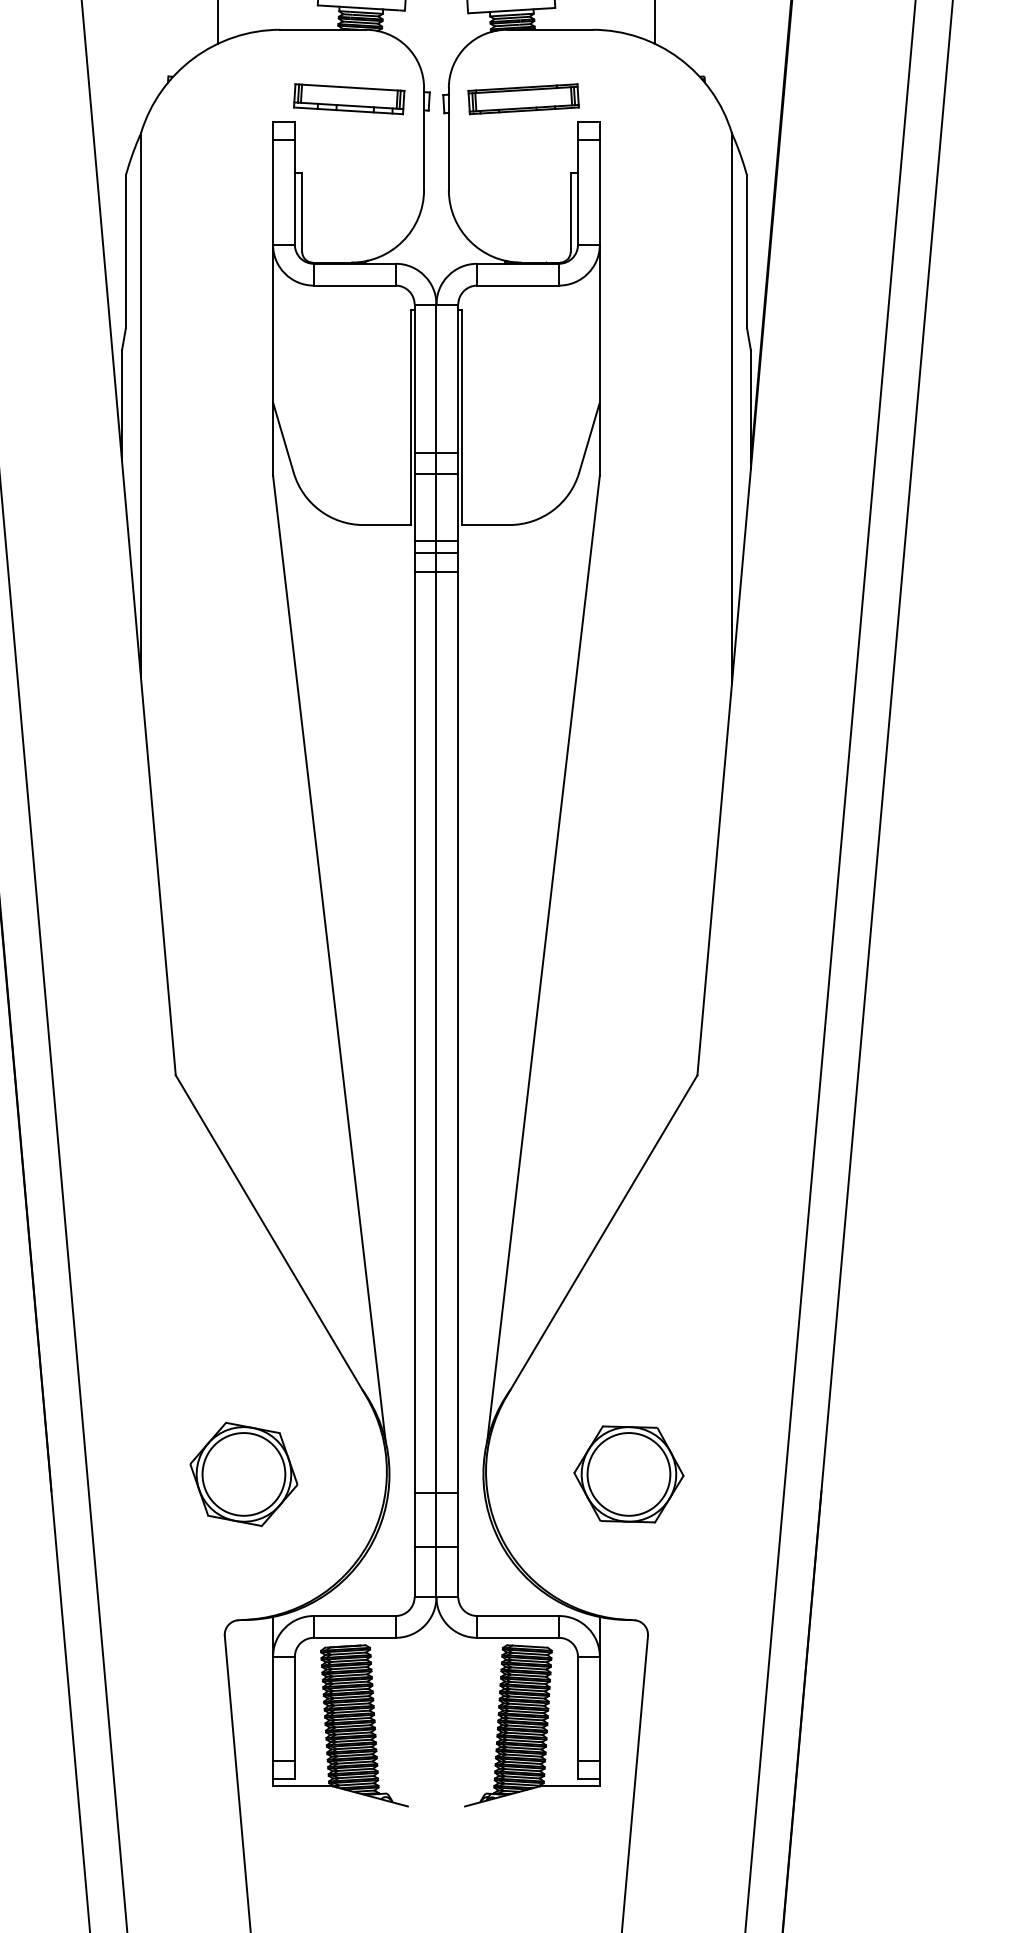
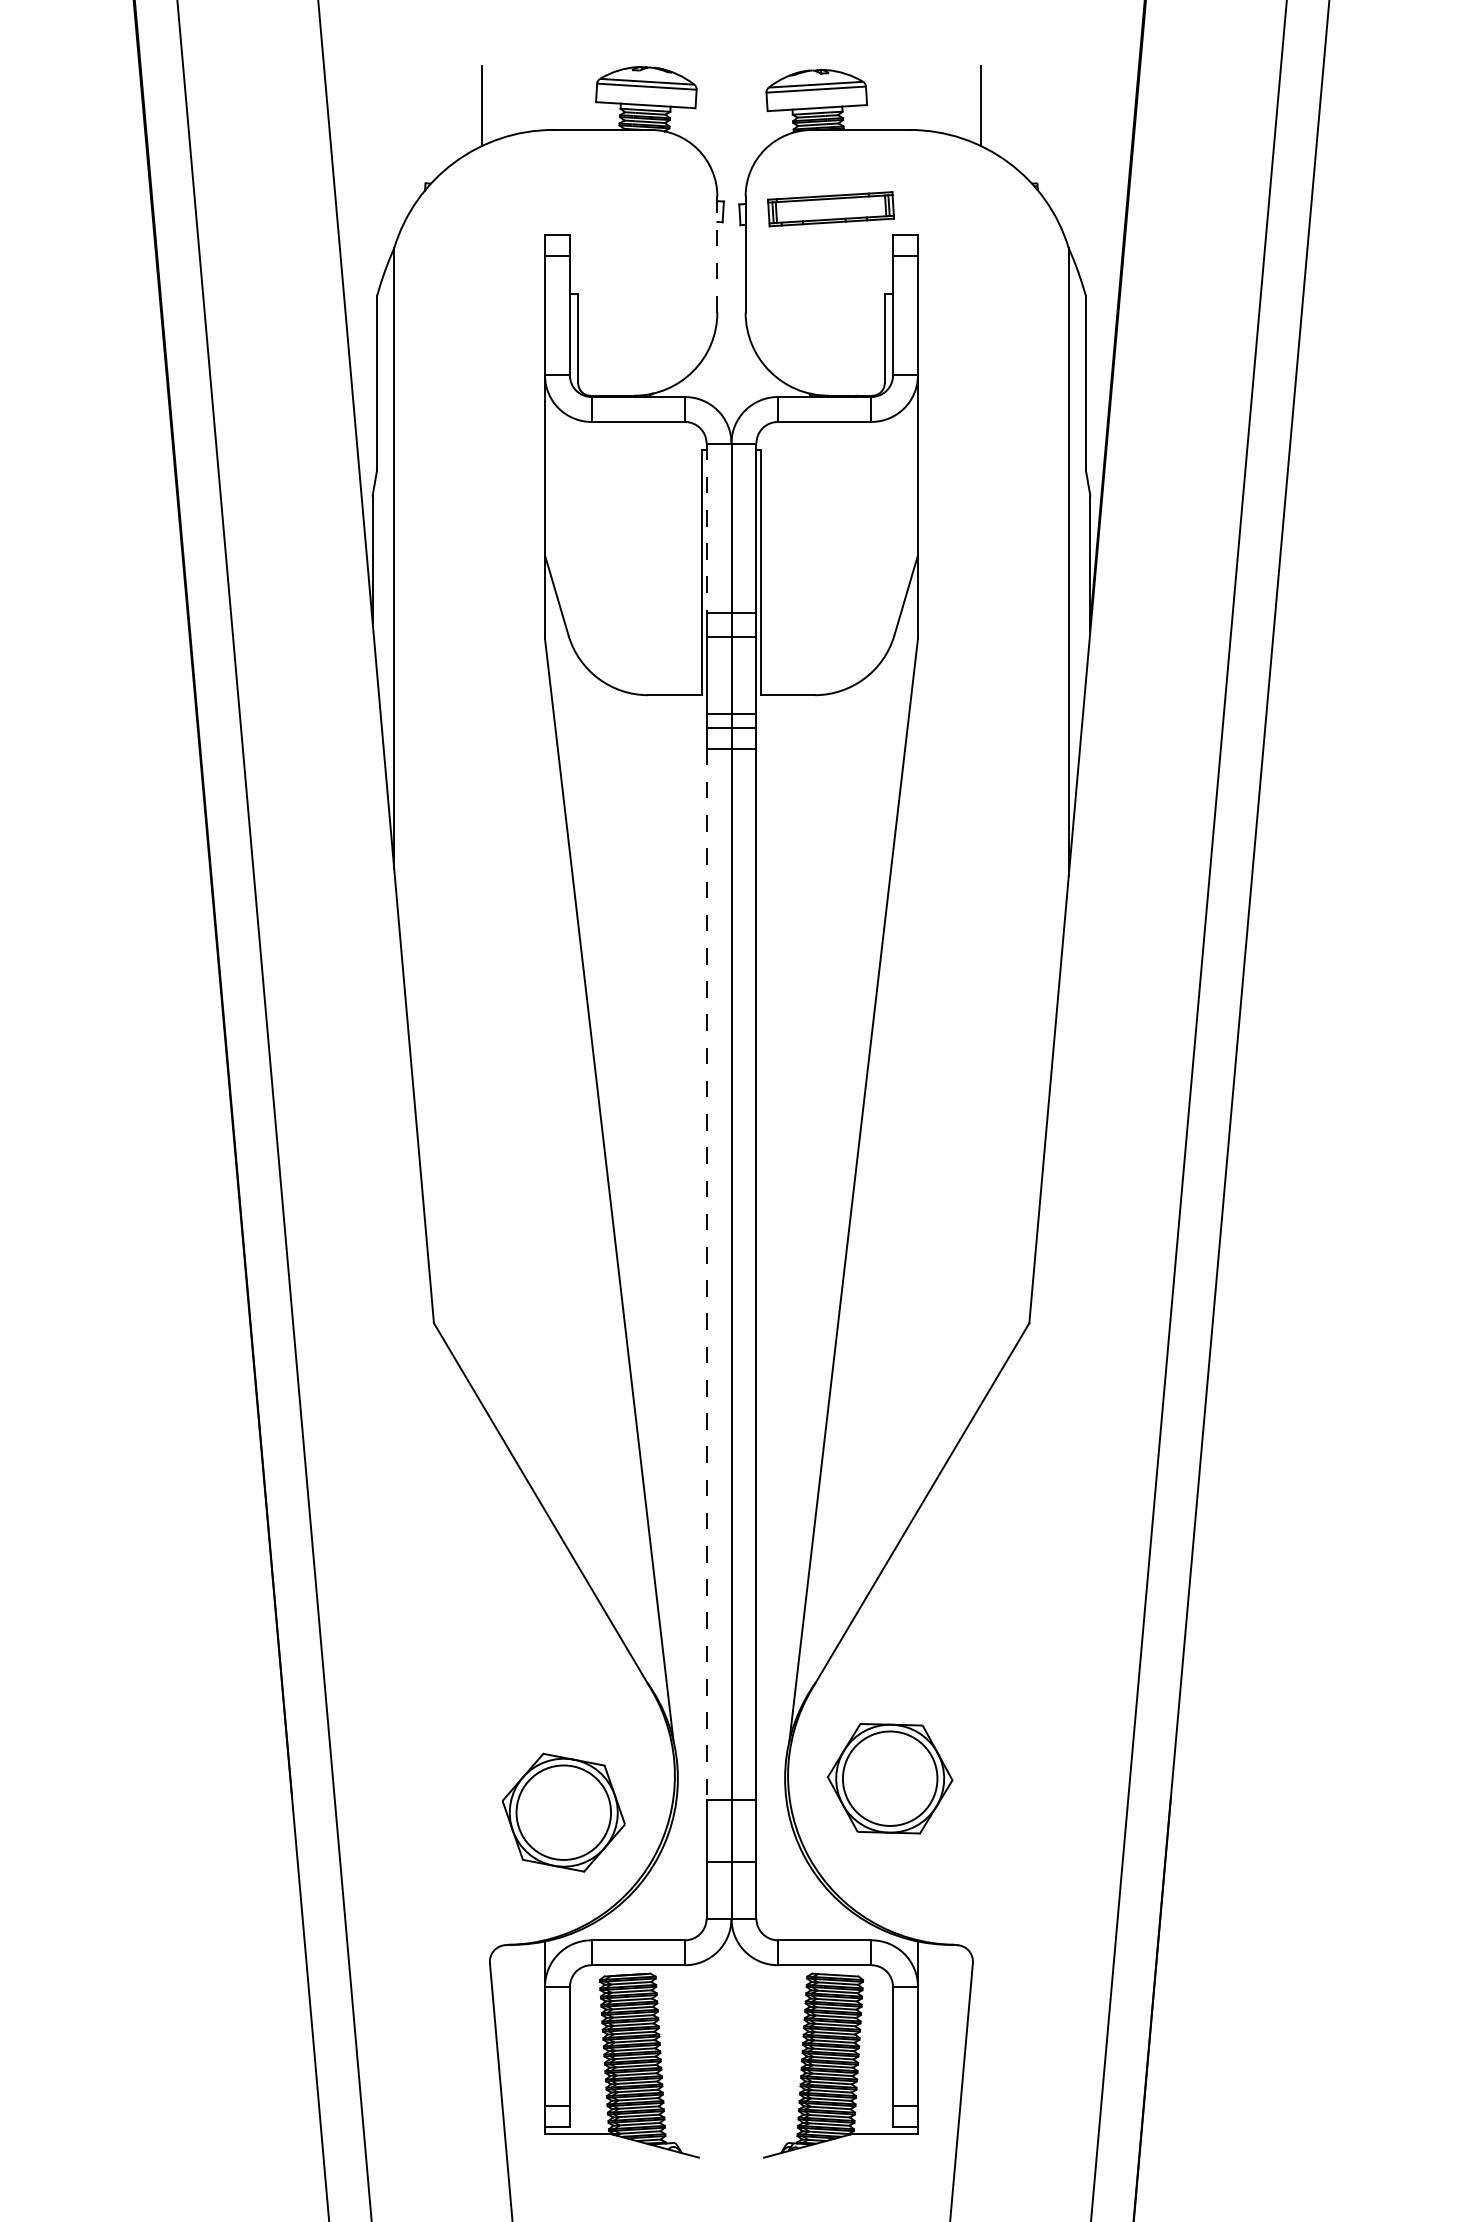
part: (348, 99) -> (631, 209), removed
line: (424, 138) -> (717, 254), solid -> dashed
line: (414, 378) -> (706, 528), solid -> dashed
line: (414, 1032) -> (706, 1274), solid -> dashed
part: (243, 1474) -> (563, 1812), moved
part: (628, 1474) -> (889, 1778), moved

